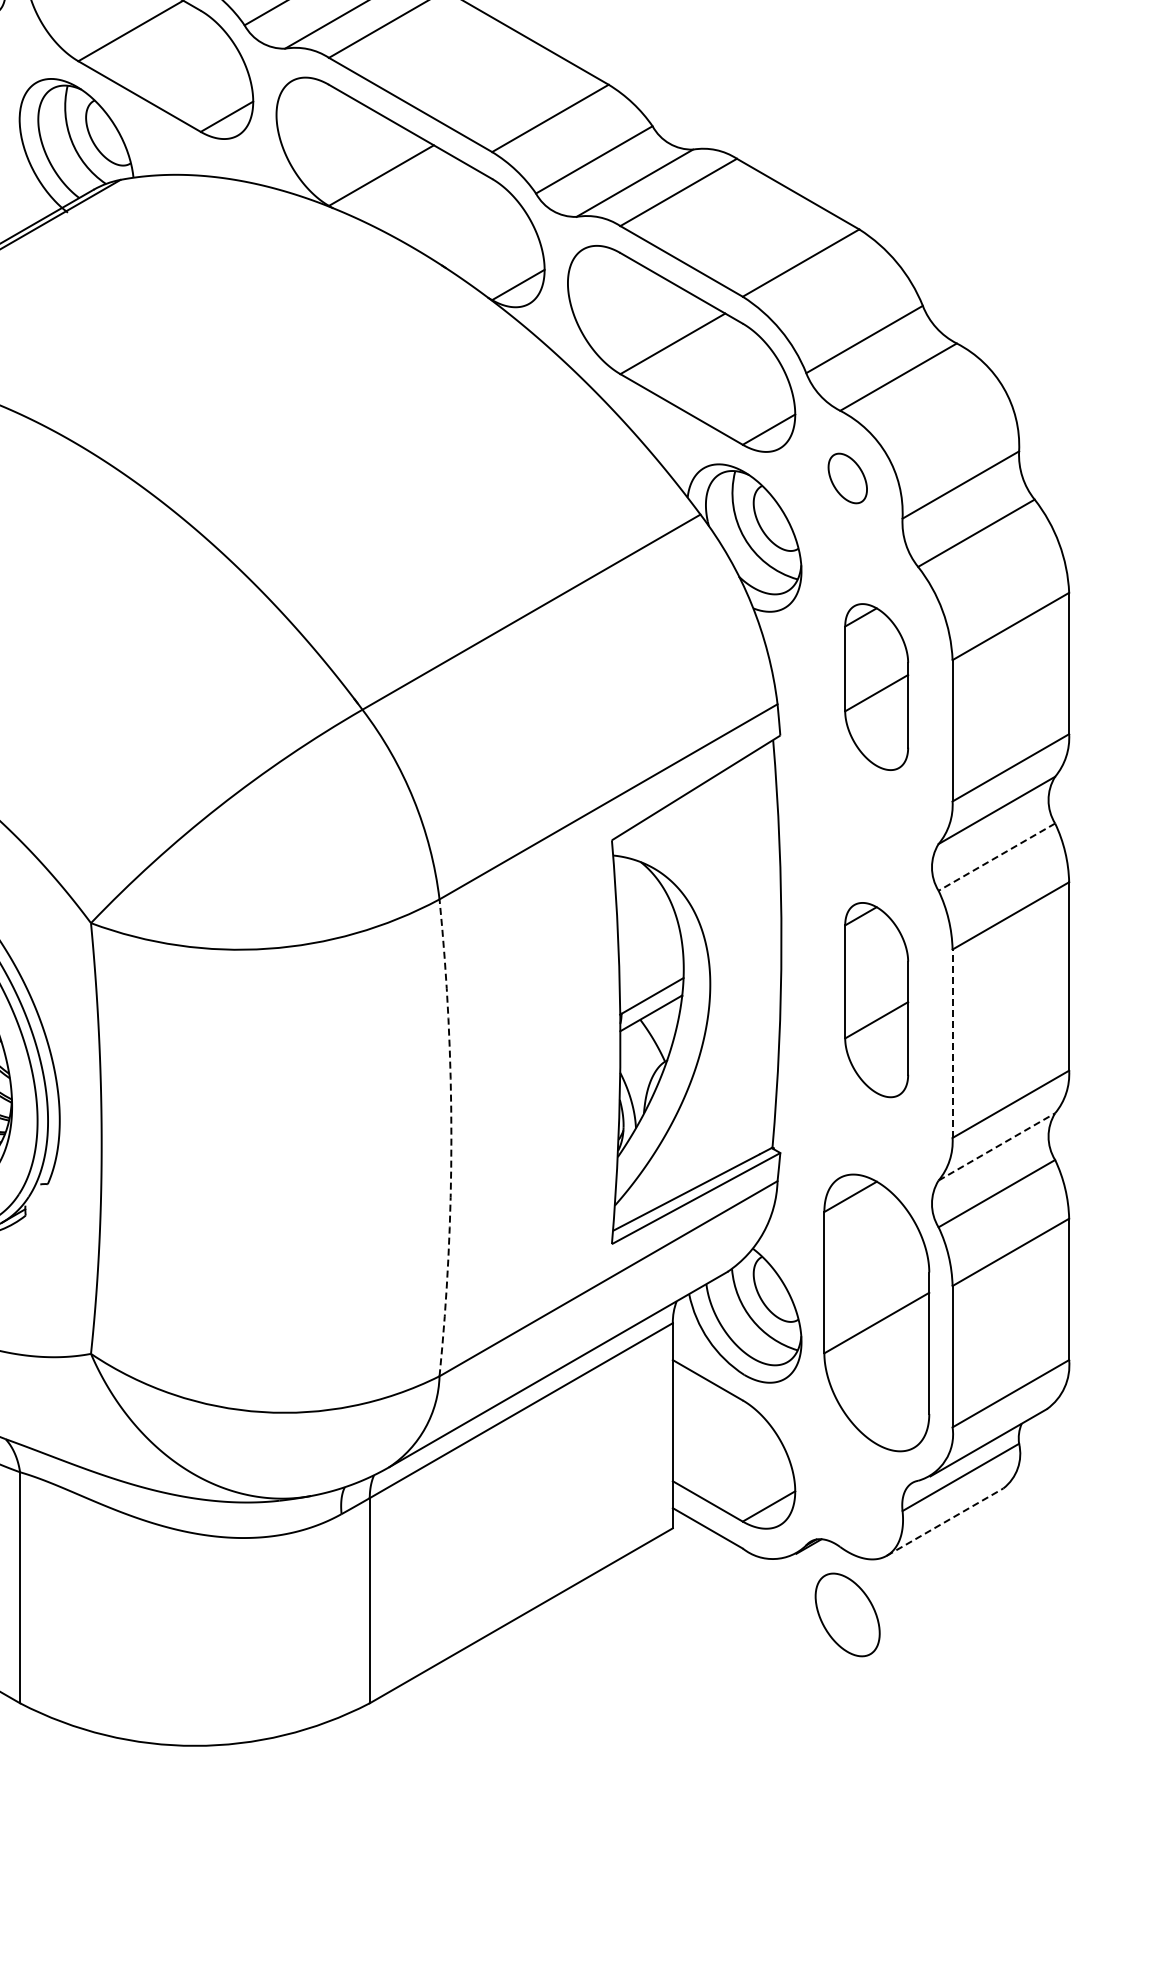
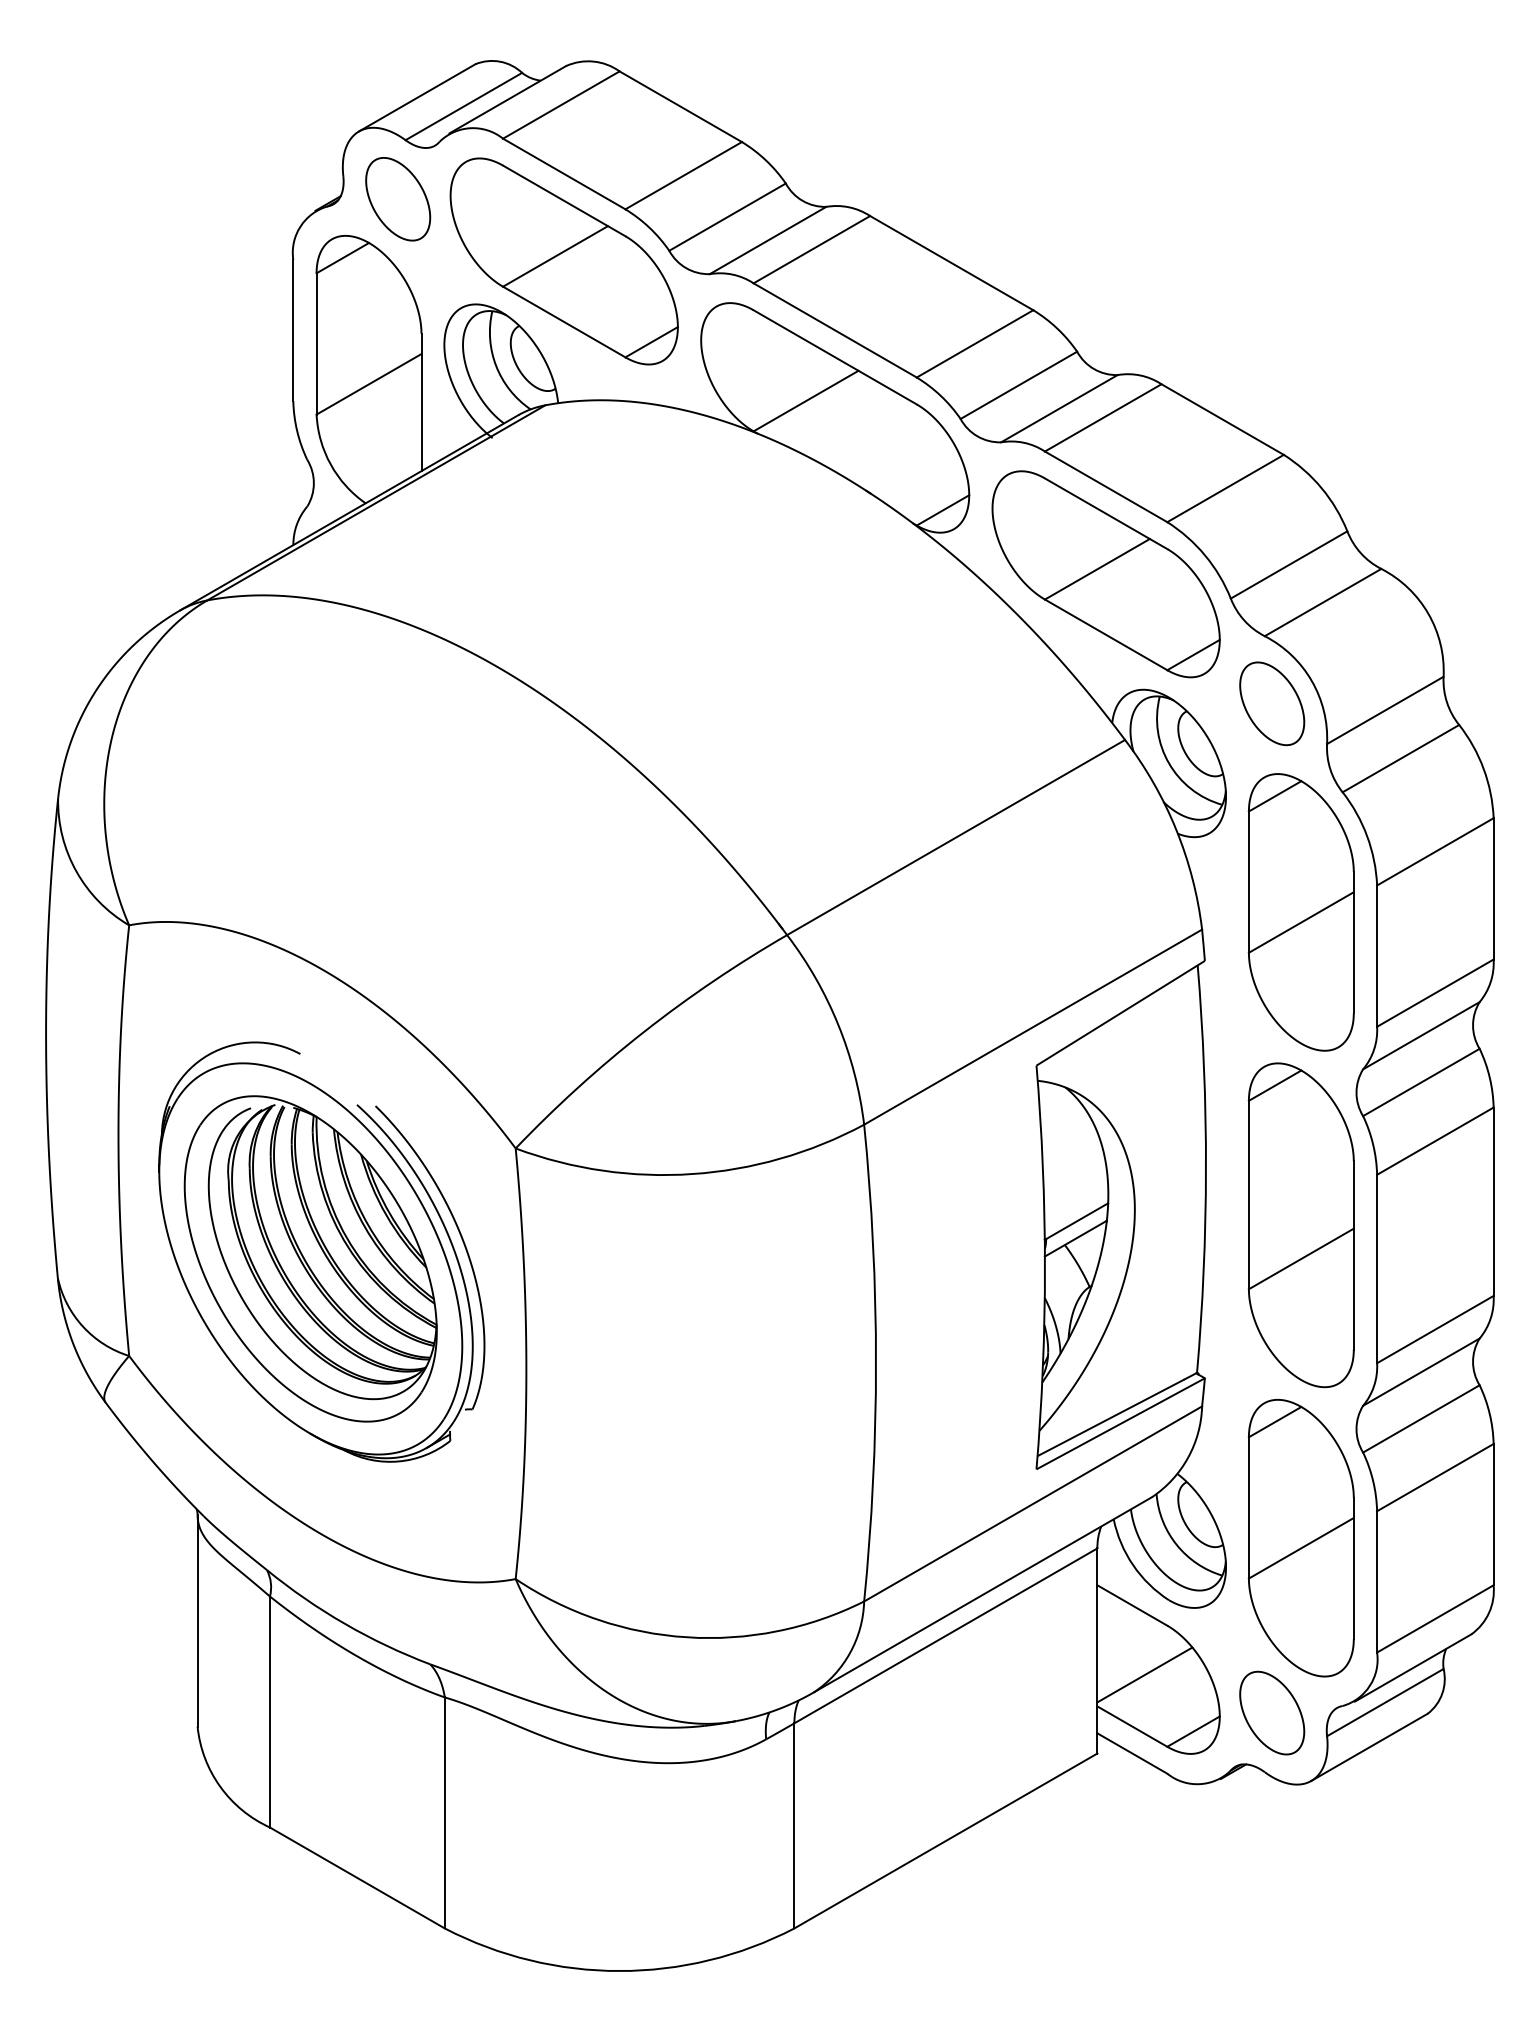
part: (847, 478) -> (1272, 703), size x1.67
part: (875, 687) -> (1300, 912), size x1.67
line: (996, 857) -> (1420, 1082), dashed -> solid
part: (875, 1000) -> (1300, 1225), size x1.67
line: (952, 1043) -> (1377, 1268), dashed -> solid
arc: (451, 1138) -> (876, 1363), dashed -> solid
line: (997, 1146) -> (1421, 1371), dashed -> solid
line: (719, 1449) -> (1144, 1674), added
line: (945, 1522) -> (1370, 1747), dashed -> solid
part: (847, 1614) -> (1272, 1712), moved

